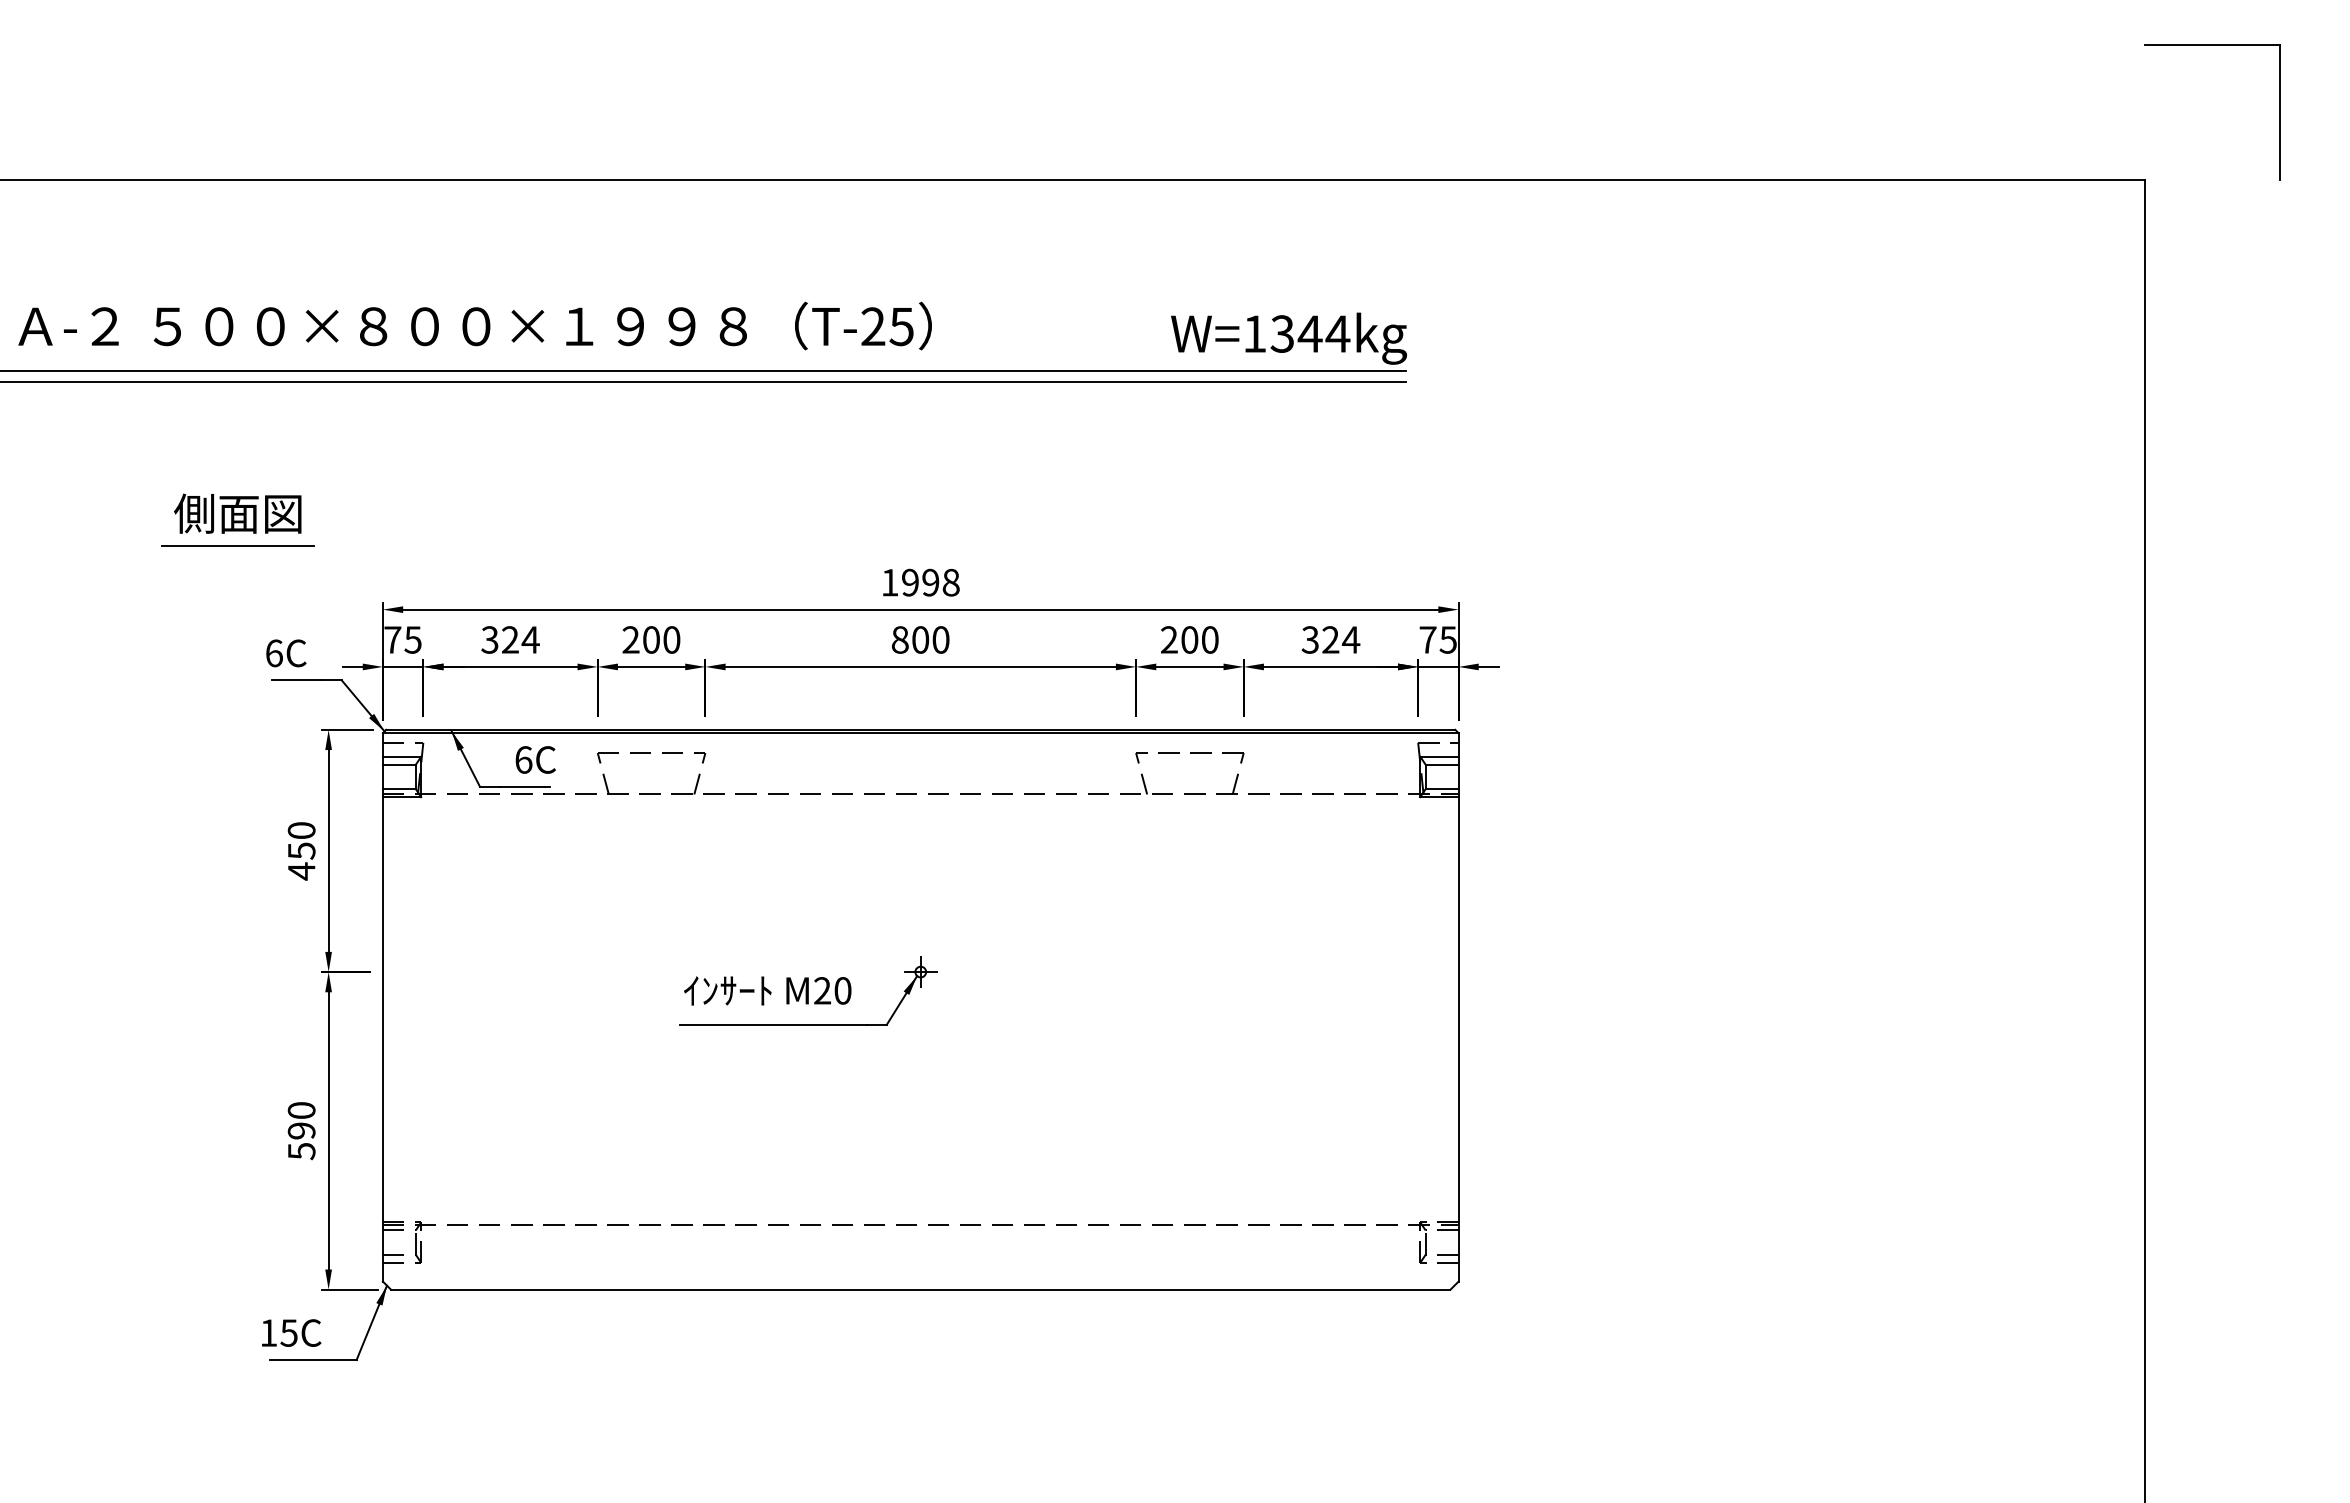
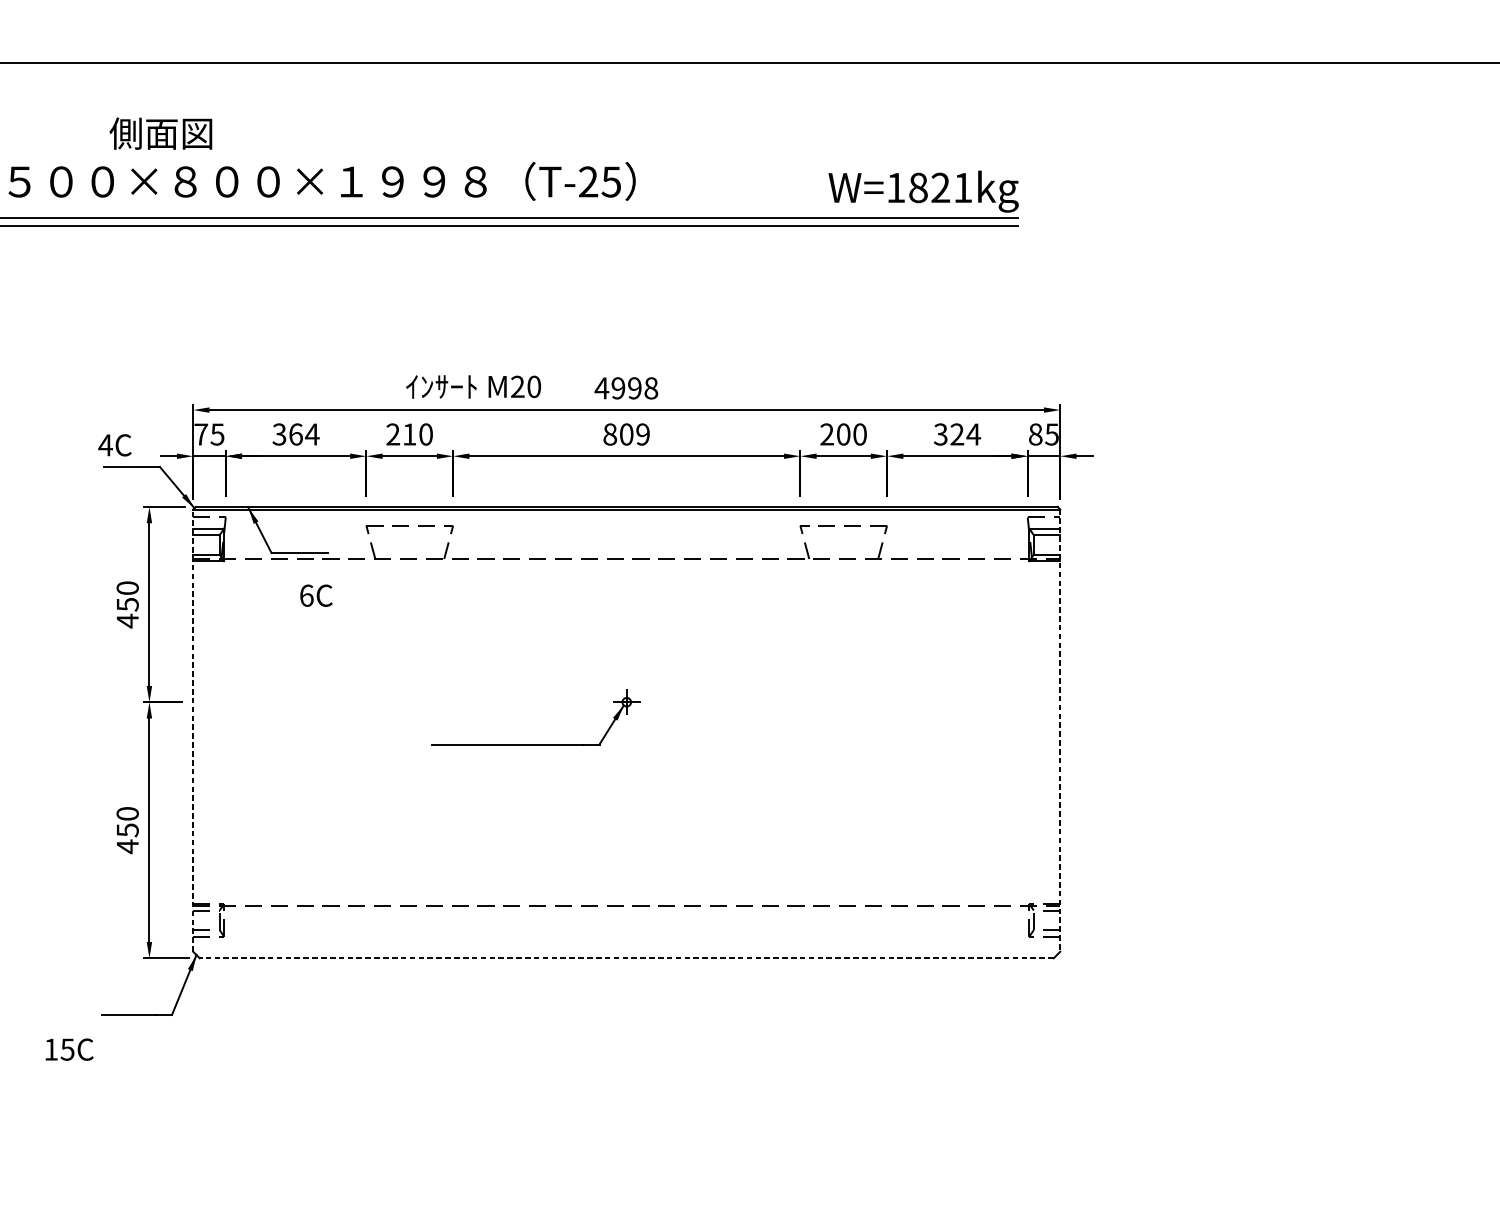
text: (1310, 333) -> (940, 187), W=1344kg -> W=1821kg
text: (237, 513) -> (160, 133), moved
line: (237, 545) -> (75, 358), removed
text: (889, 582) -> (601, 388), 1998 -> 4998
text: (510, 639) -> (296, 434), 324 -> 364
text: (651, 639) -> (409, 434), 200 -> 210
text: (940, 639) -> (642, 434), 800 -> 809
text: (1427, 639) -> (1035, 434), 75 -> 85
text: (274, 653) -> (105, 445), 6C -> 4C
text: (535, 759) -> (316, 595), moved
text: (767, 990) -> (473, 386), moved
line: (382, 1006) -> (192, 729), solid -> dashed
line: (1458, 1007) -> (1060, 730), solid -> dashed
text: (301, 1141) -> (127, 838), 590 -> 450
line: (920, 1289) -> (626, 958), solid -> dashed
text: (291, 1332) -> (69, 1049), moved

